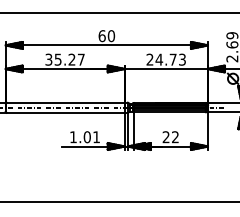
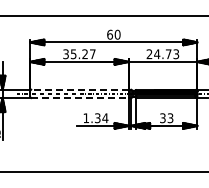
line: (65, 102) -> (79, 89), solid -> dashed
line: (65, 113) -> (79, 98), solid -> dashed
text: (91, 137) -> (101, 118), 1.01 -> 1.34
text: (170, 137) -> (166, 118), 22 -> 33

